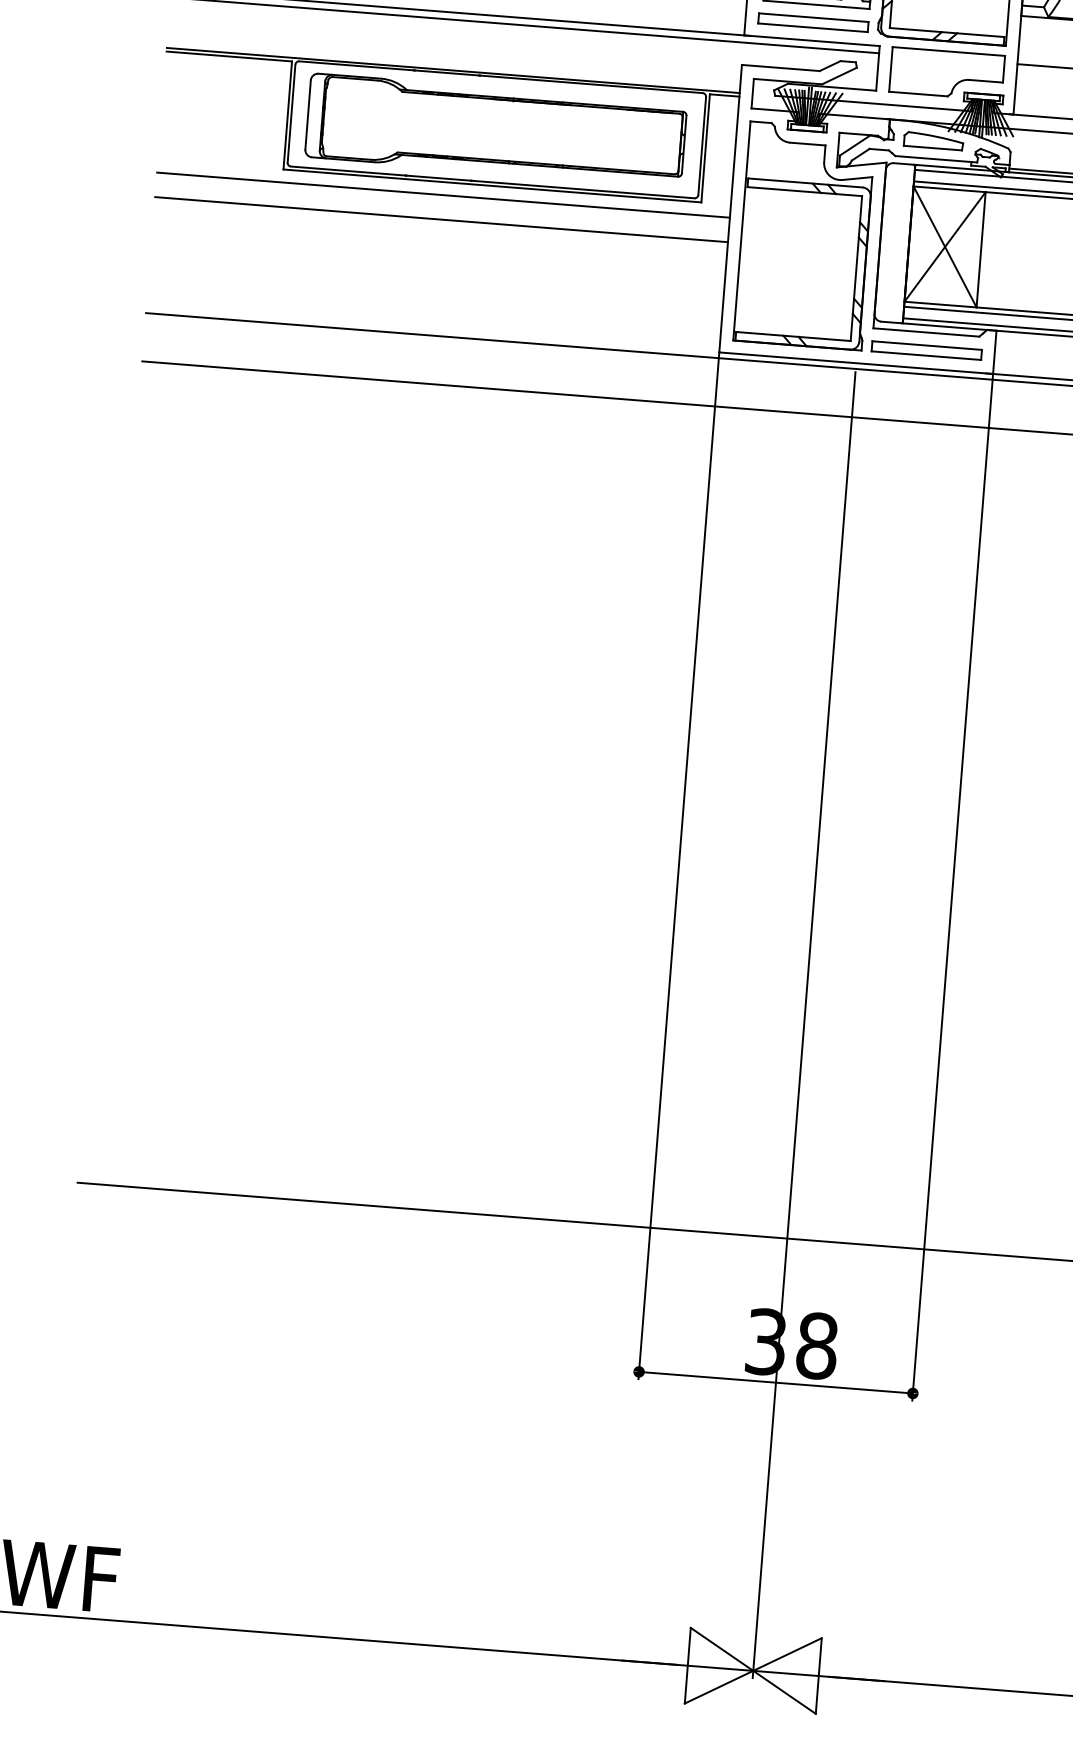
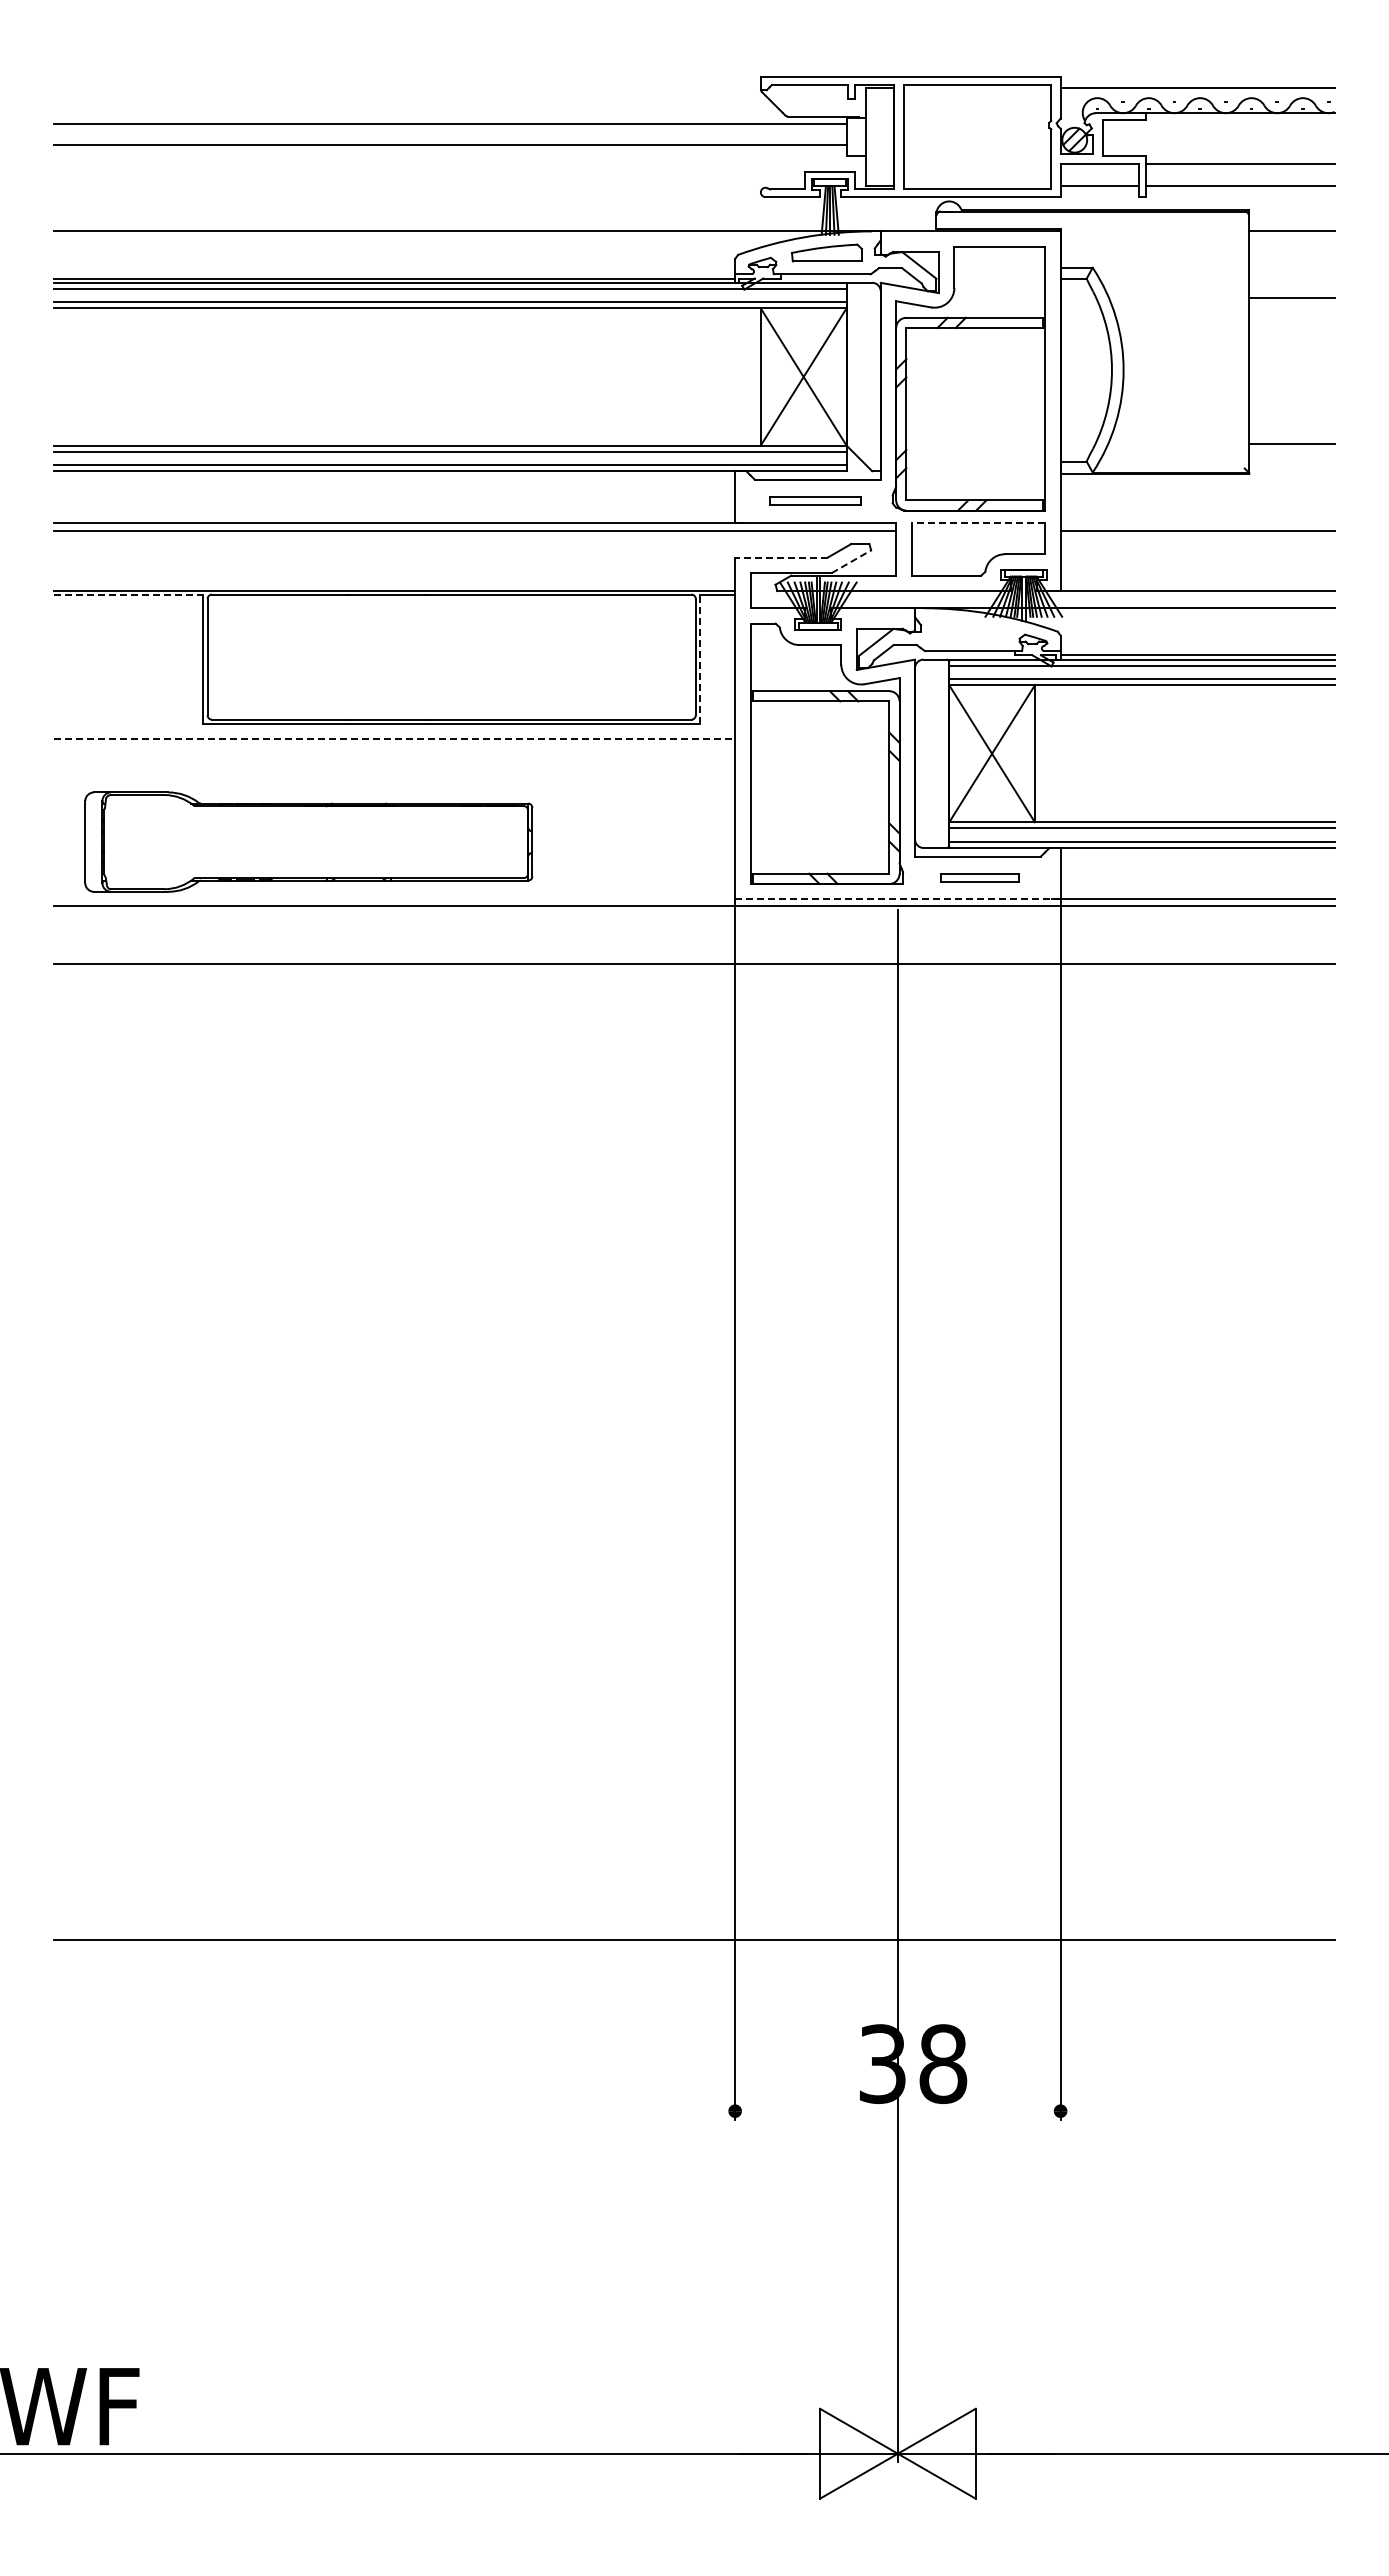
part: (813, 22) -> (815, 500), size x0.7
line: (948, 51) -> (978, 522), solid -> dashed
line: (229, 56) -> (128, 595), solid -> dashed
line: (780, 67) -> (780, 557), solid -> dashed
line: (839, 75) -> (851, 561), solid -> dashed
part: (495, 129) -> (308, 841), moved
part: (933, 140) -> (968, 629), removed
line: (706, 148) -> (700, 659), solid -> dashed
line: (444, 195) -> (395, 739), solid -> dashed
line: (441, 219) -> (394, 768), removed
part: (926, 350) -> (979, 877), size x0.6
line: (855, 363) -> (897, 899), solid -> dashed
line: (775, 1382) -> (897, 2111), removed

